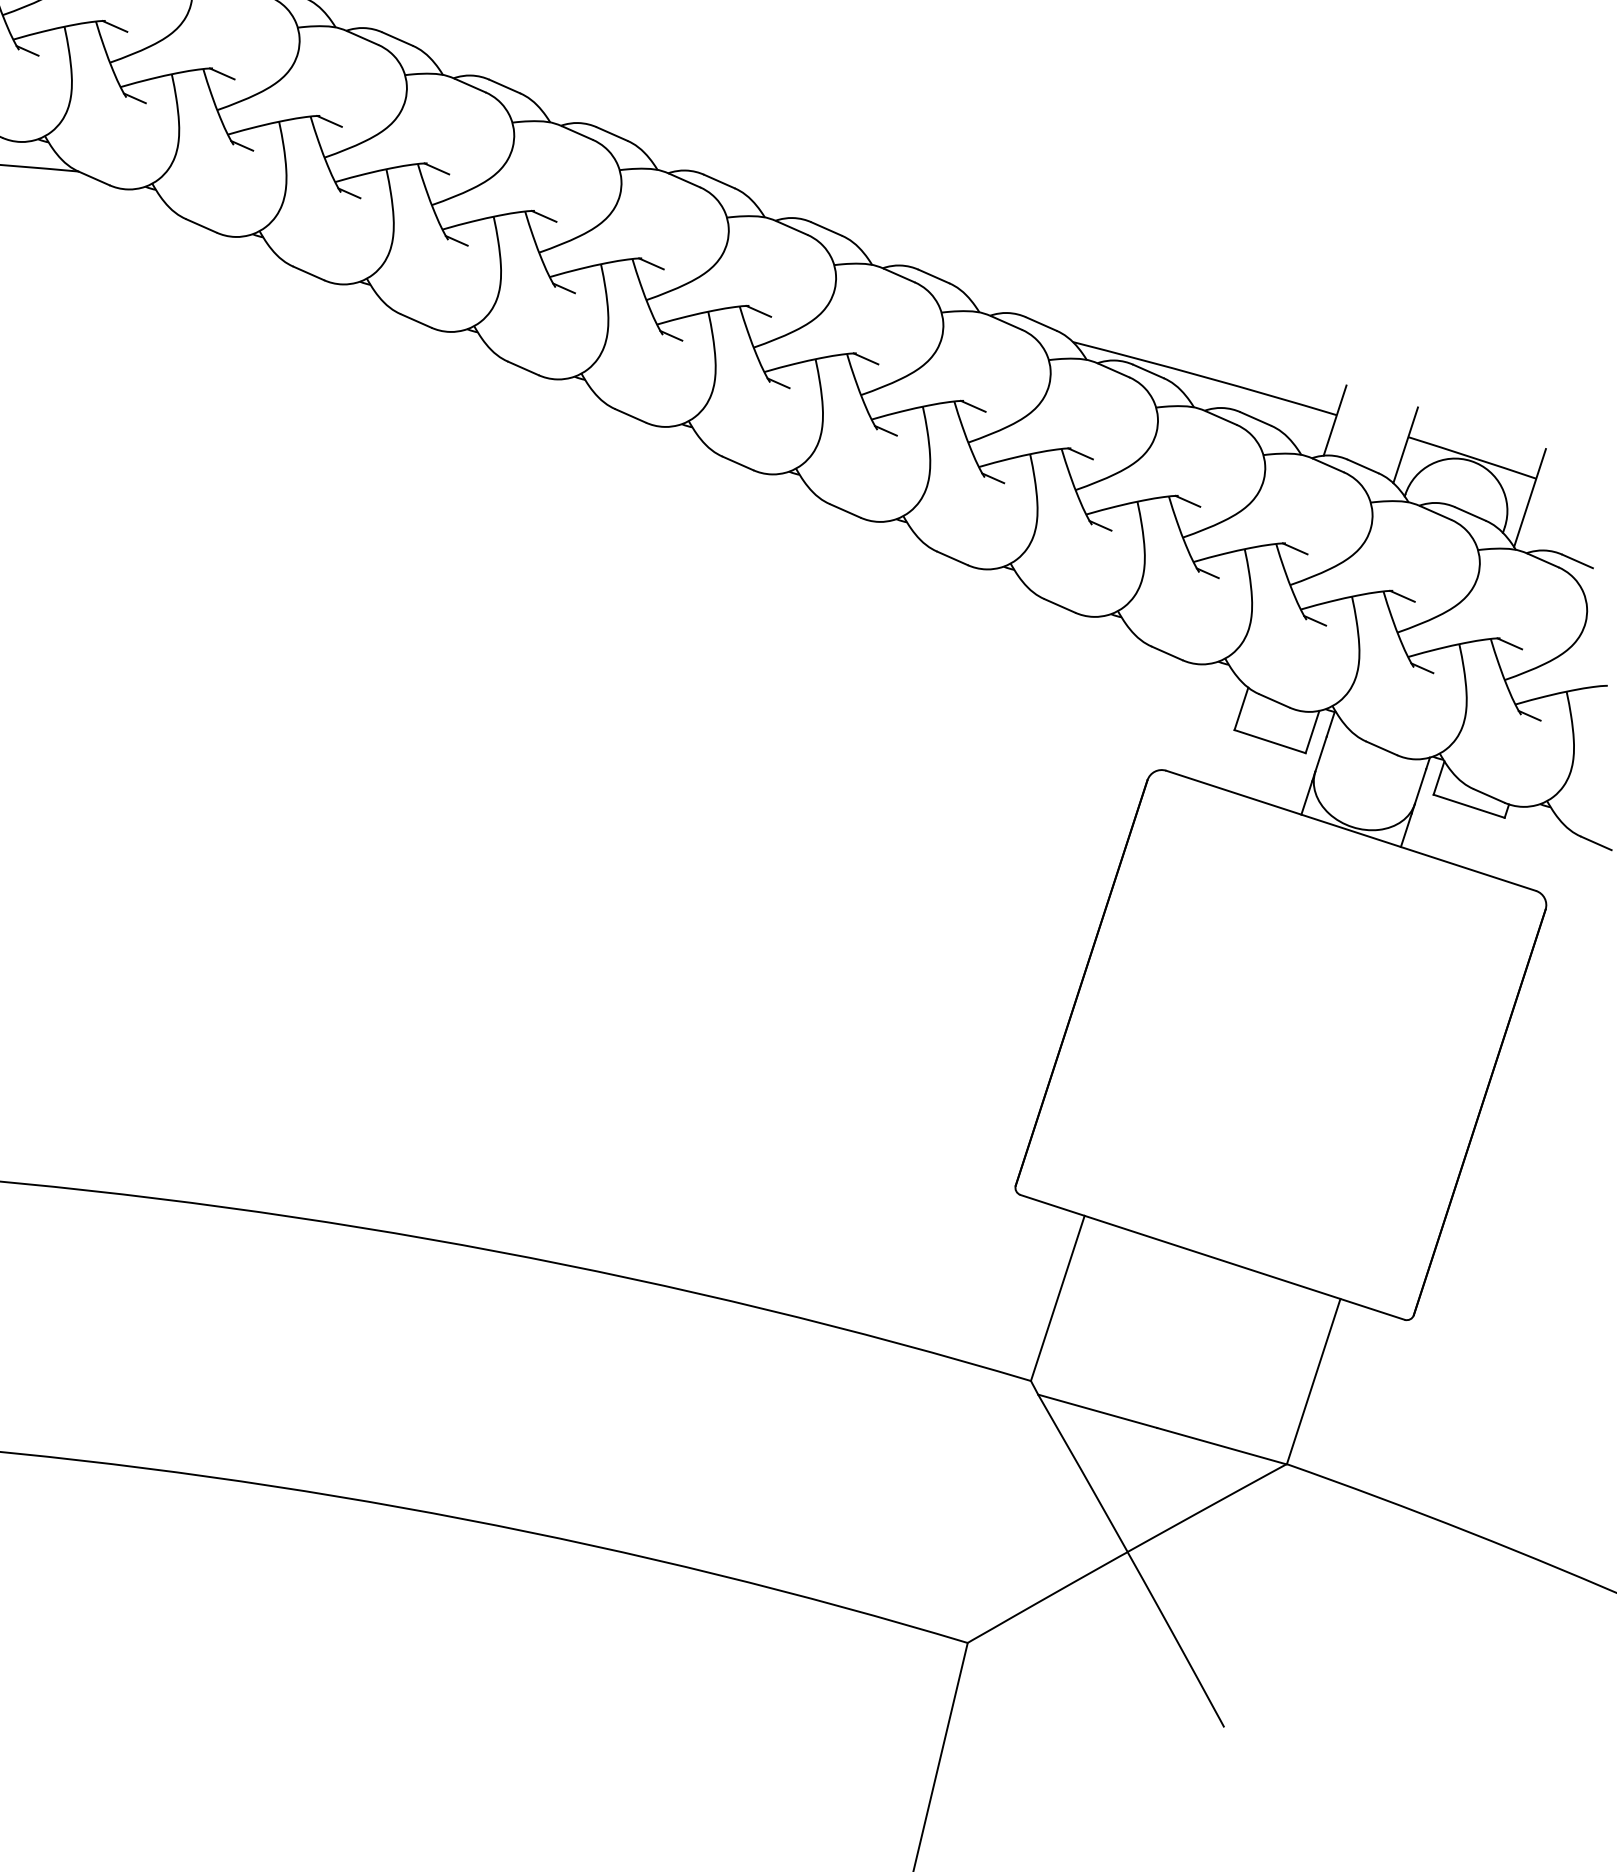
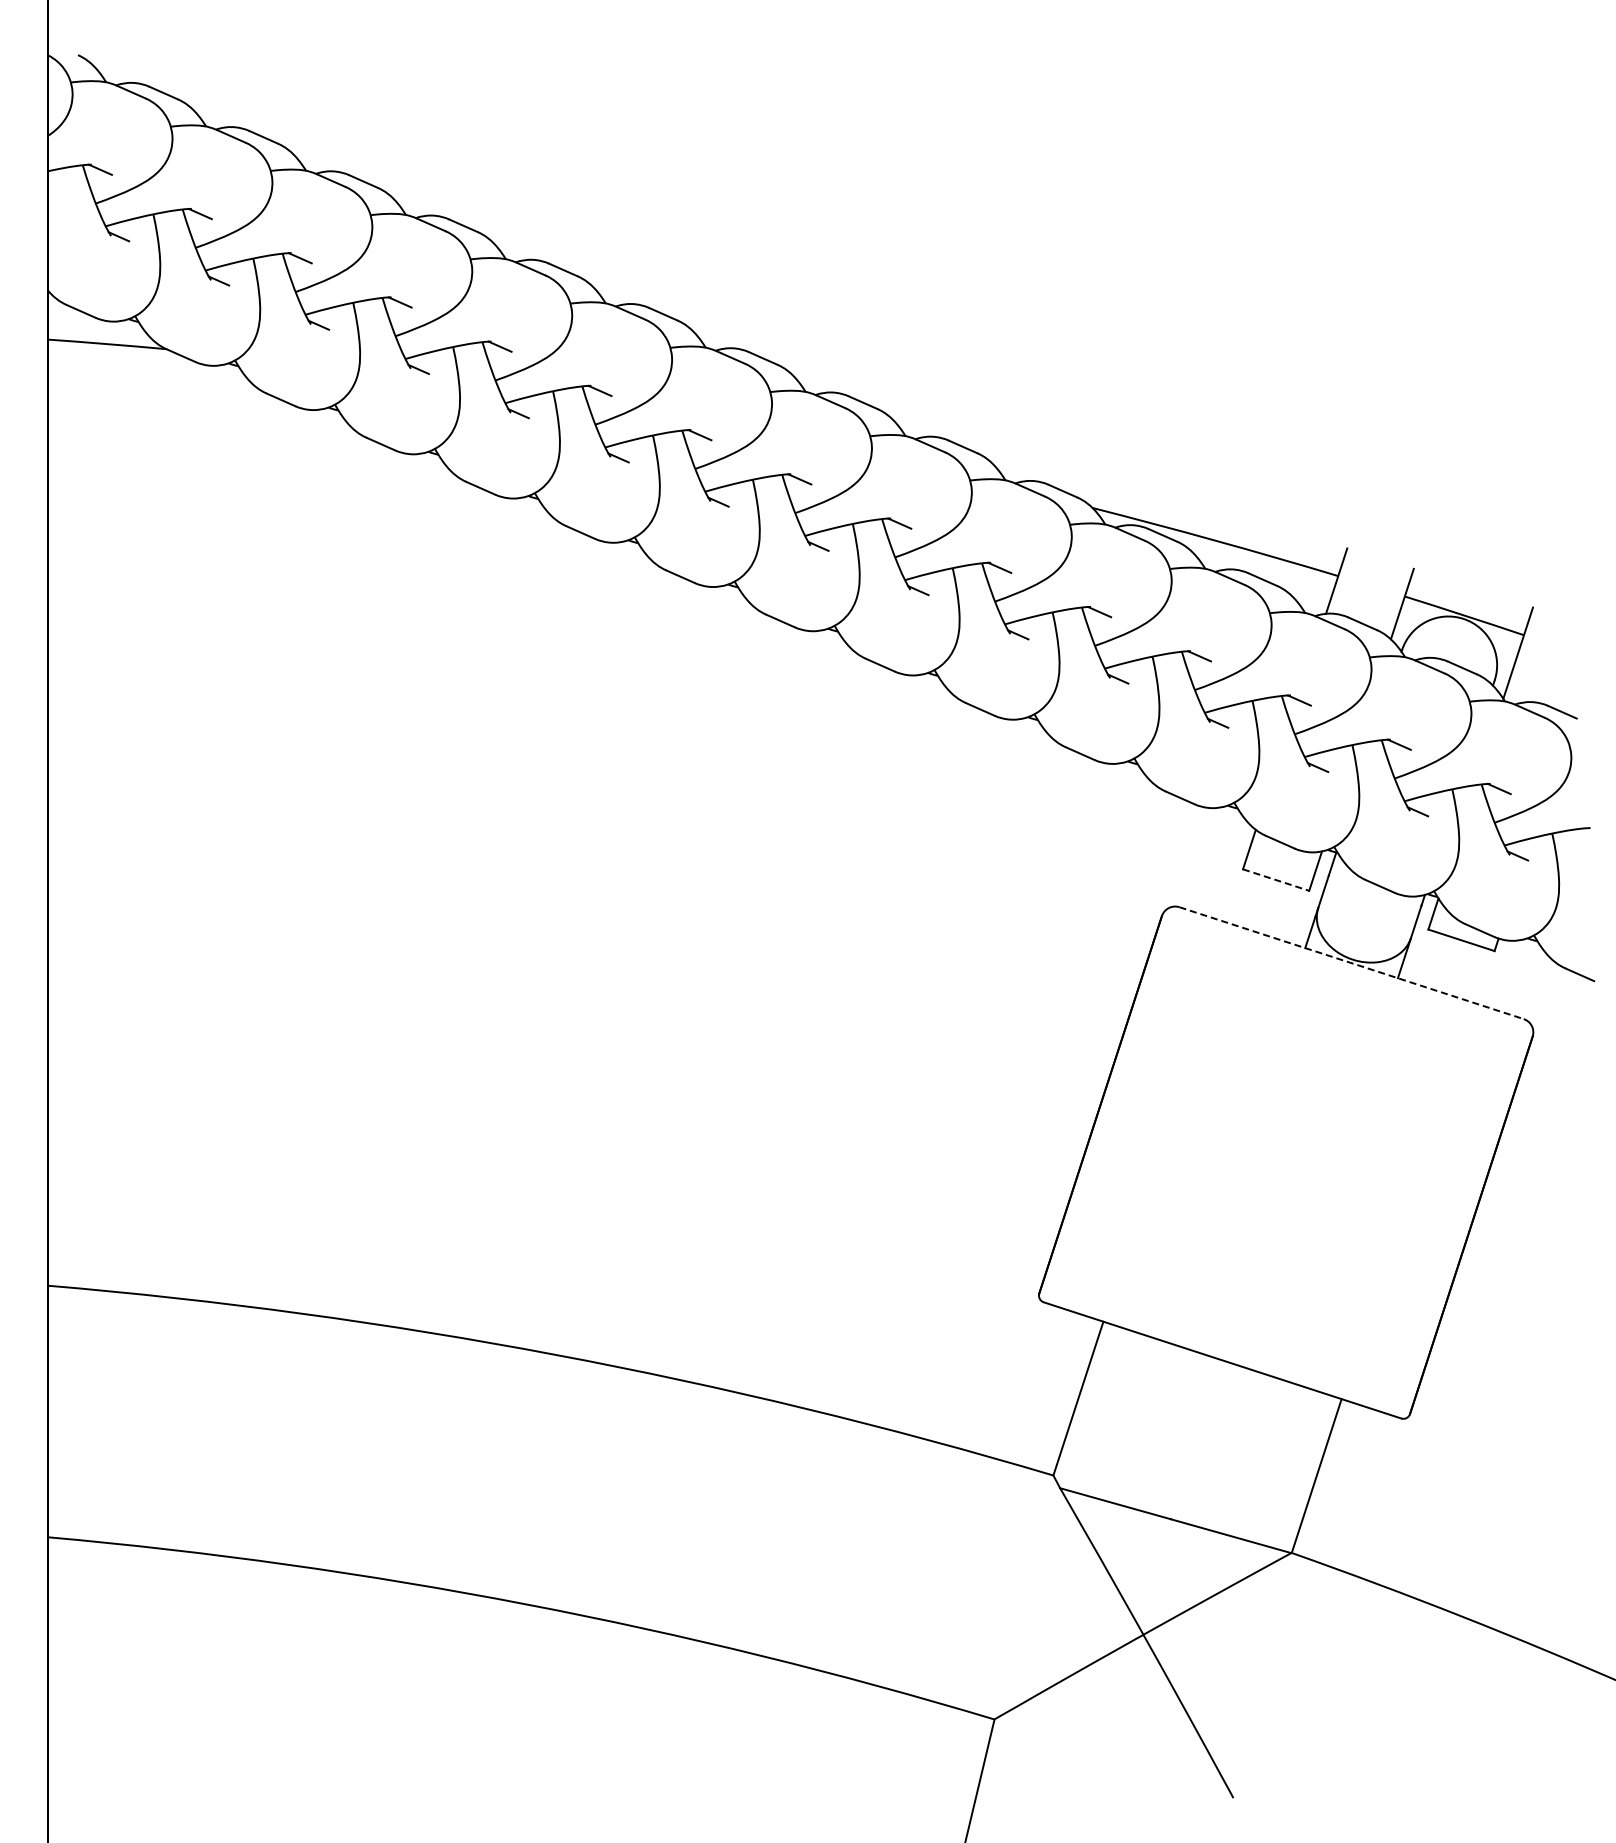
line: (1270, 742) -> (1276, 880), solid -> dashed
line: (1351, 831) -> (1351, 963), solid -> dashed

